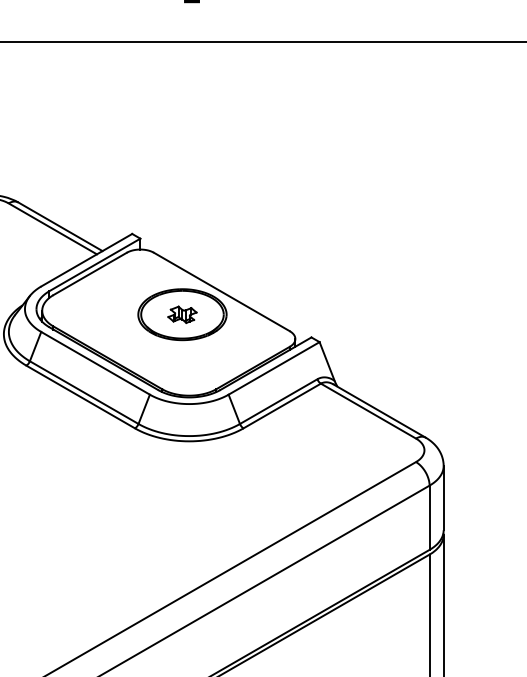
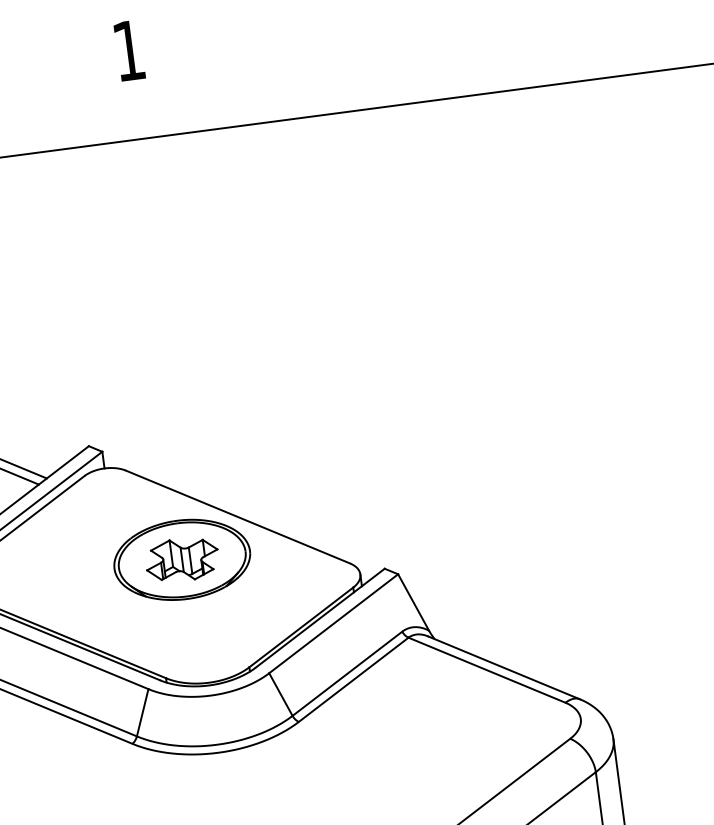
part: (182, 314) -> (182, 559), size x1.67

